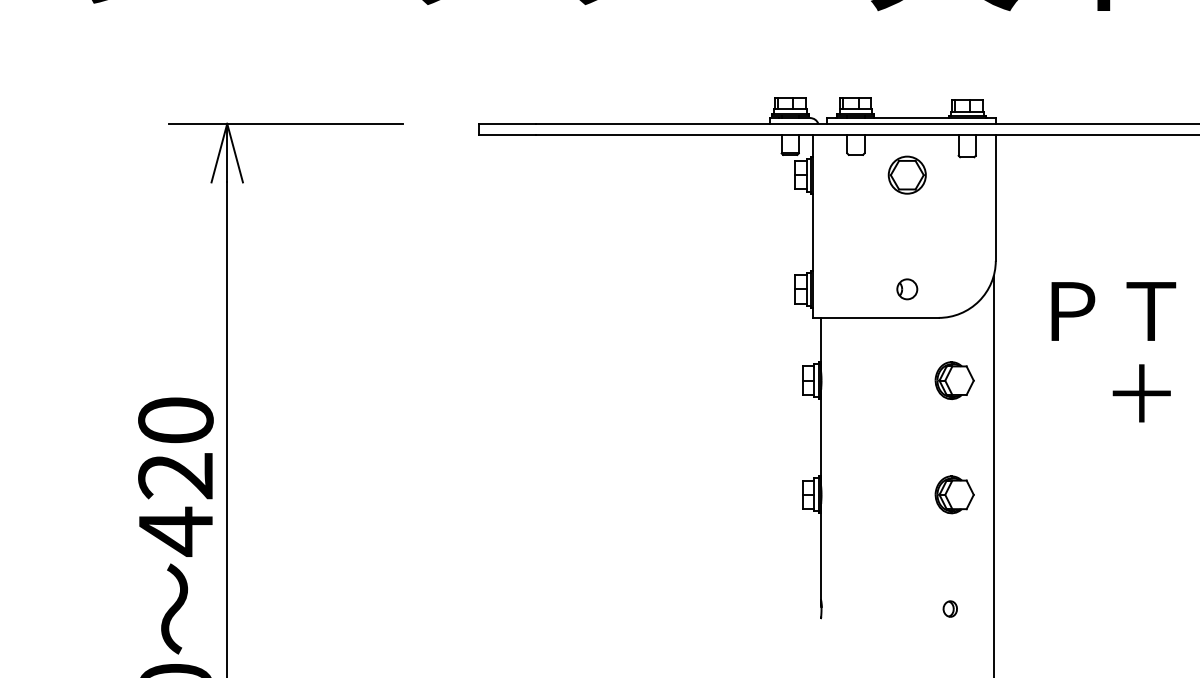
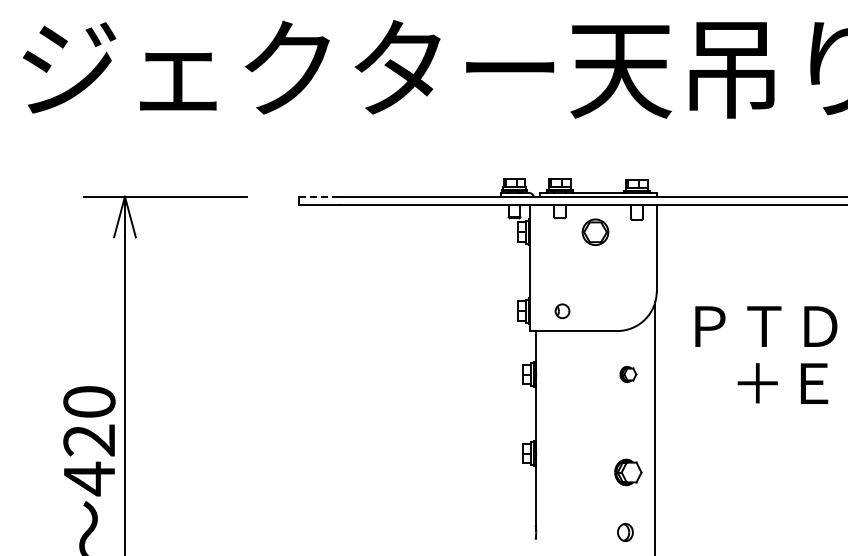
line: (508, 123) -> (319, 196), solid -> dashed
part: (907, 289) -> (562, 311), moved
part: (954, 380) -> (628, 374), size x0.6
part: (954, 494) -> (628, 472), moved
part: (949, 609) -> (624, 532), size x1.6

